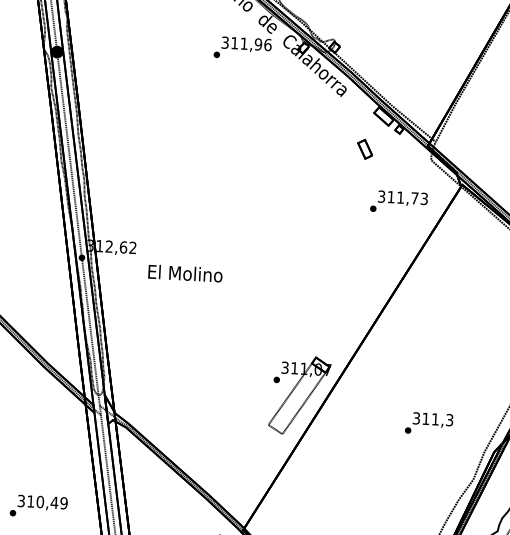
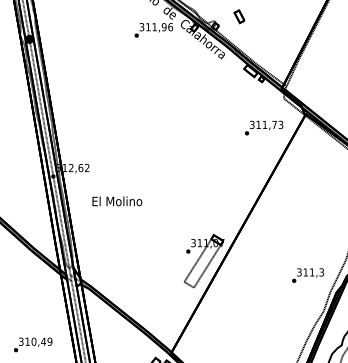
part: (365, 148) -> (239, 16), moved
text: (185, 273) -> (117, 201), moved
text: (428, 423) -> (307, 275), moved

